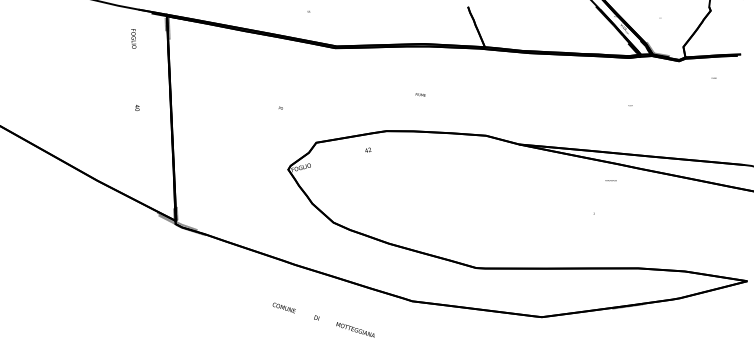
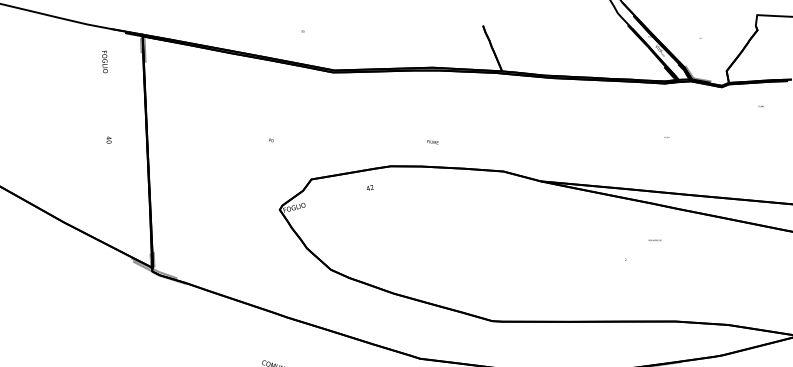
text: (420, 94) -> (432, 141), moved
text: (610, 180) -> (654, 240), moved

